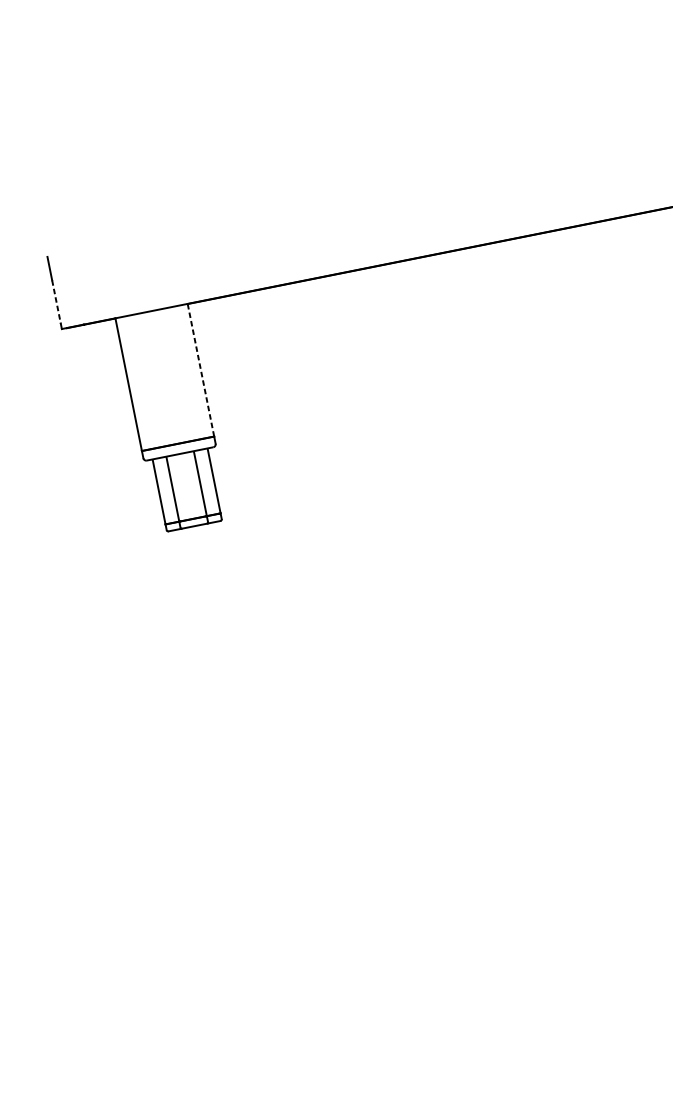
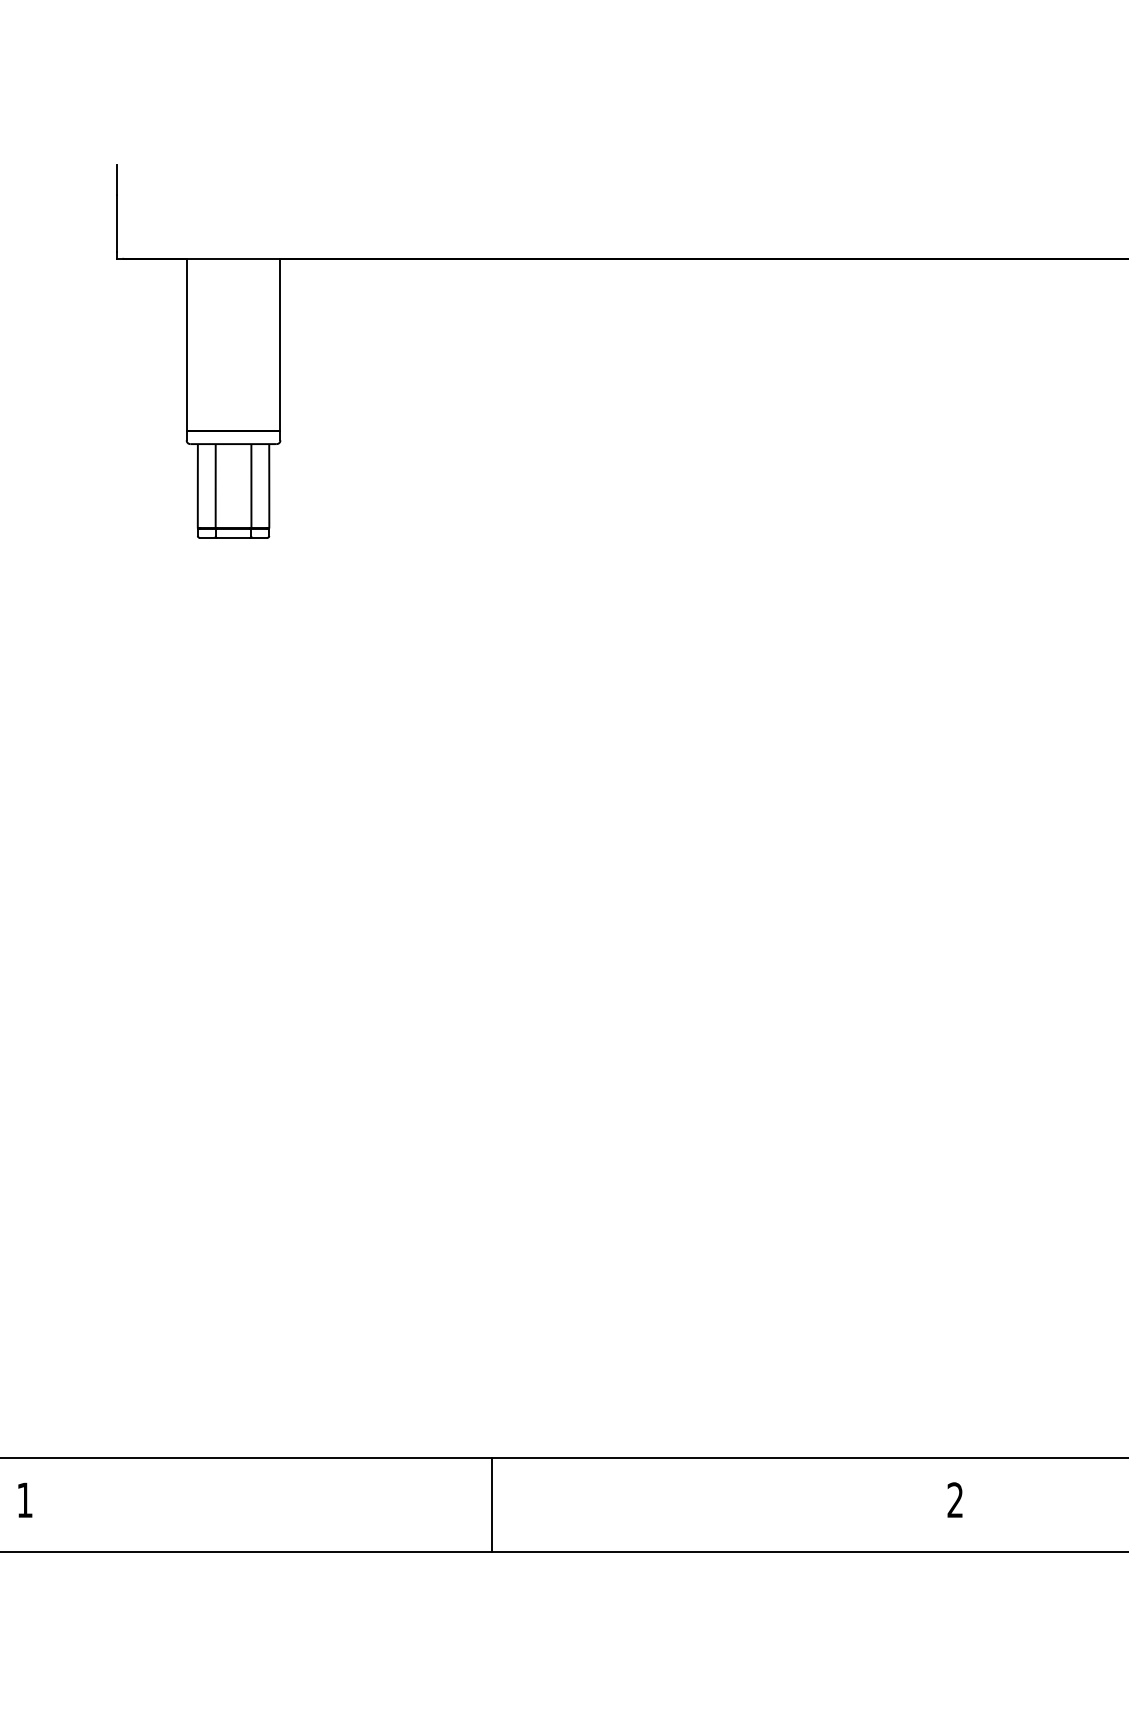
line: (56, 302) -> (117, 224), dashed -> solid
line: (200, 369) -> (280, 344), dashed -> solid

